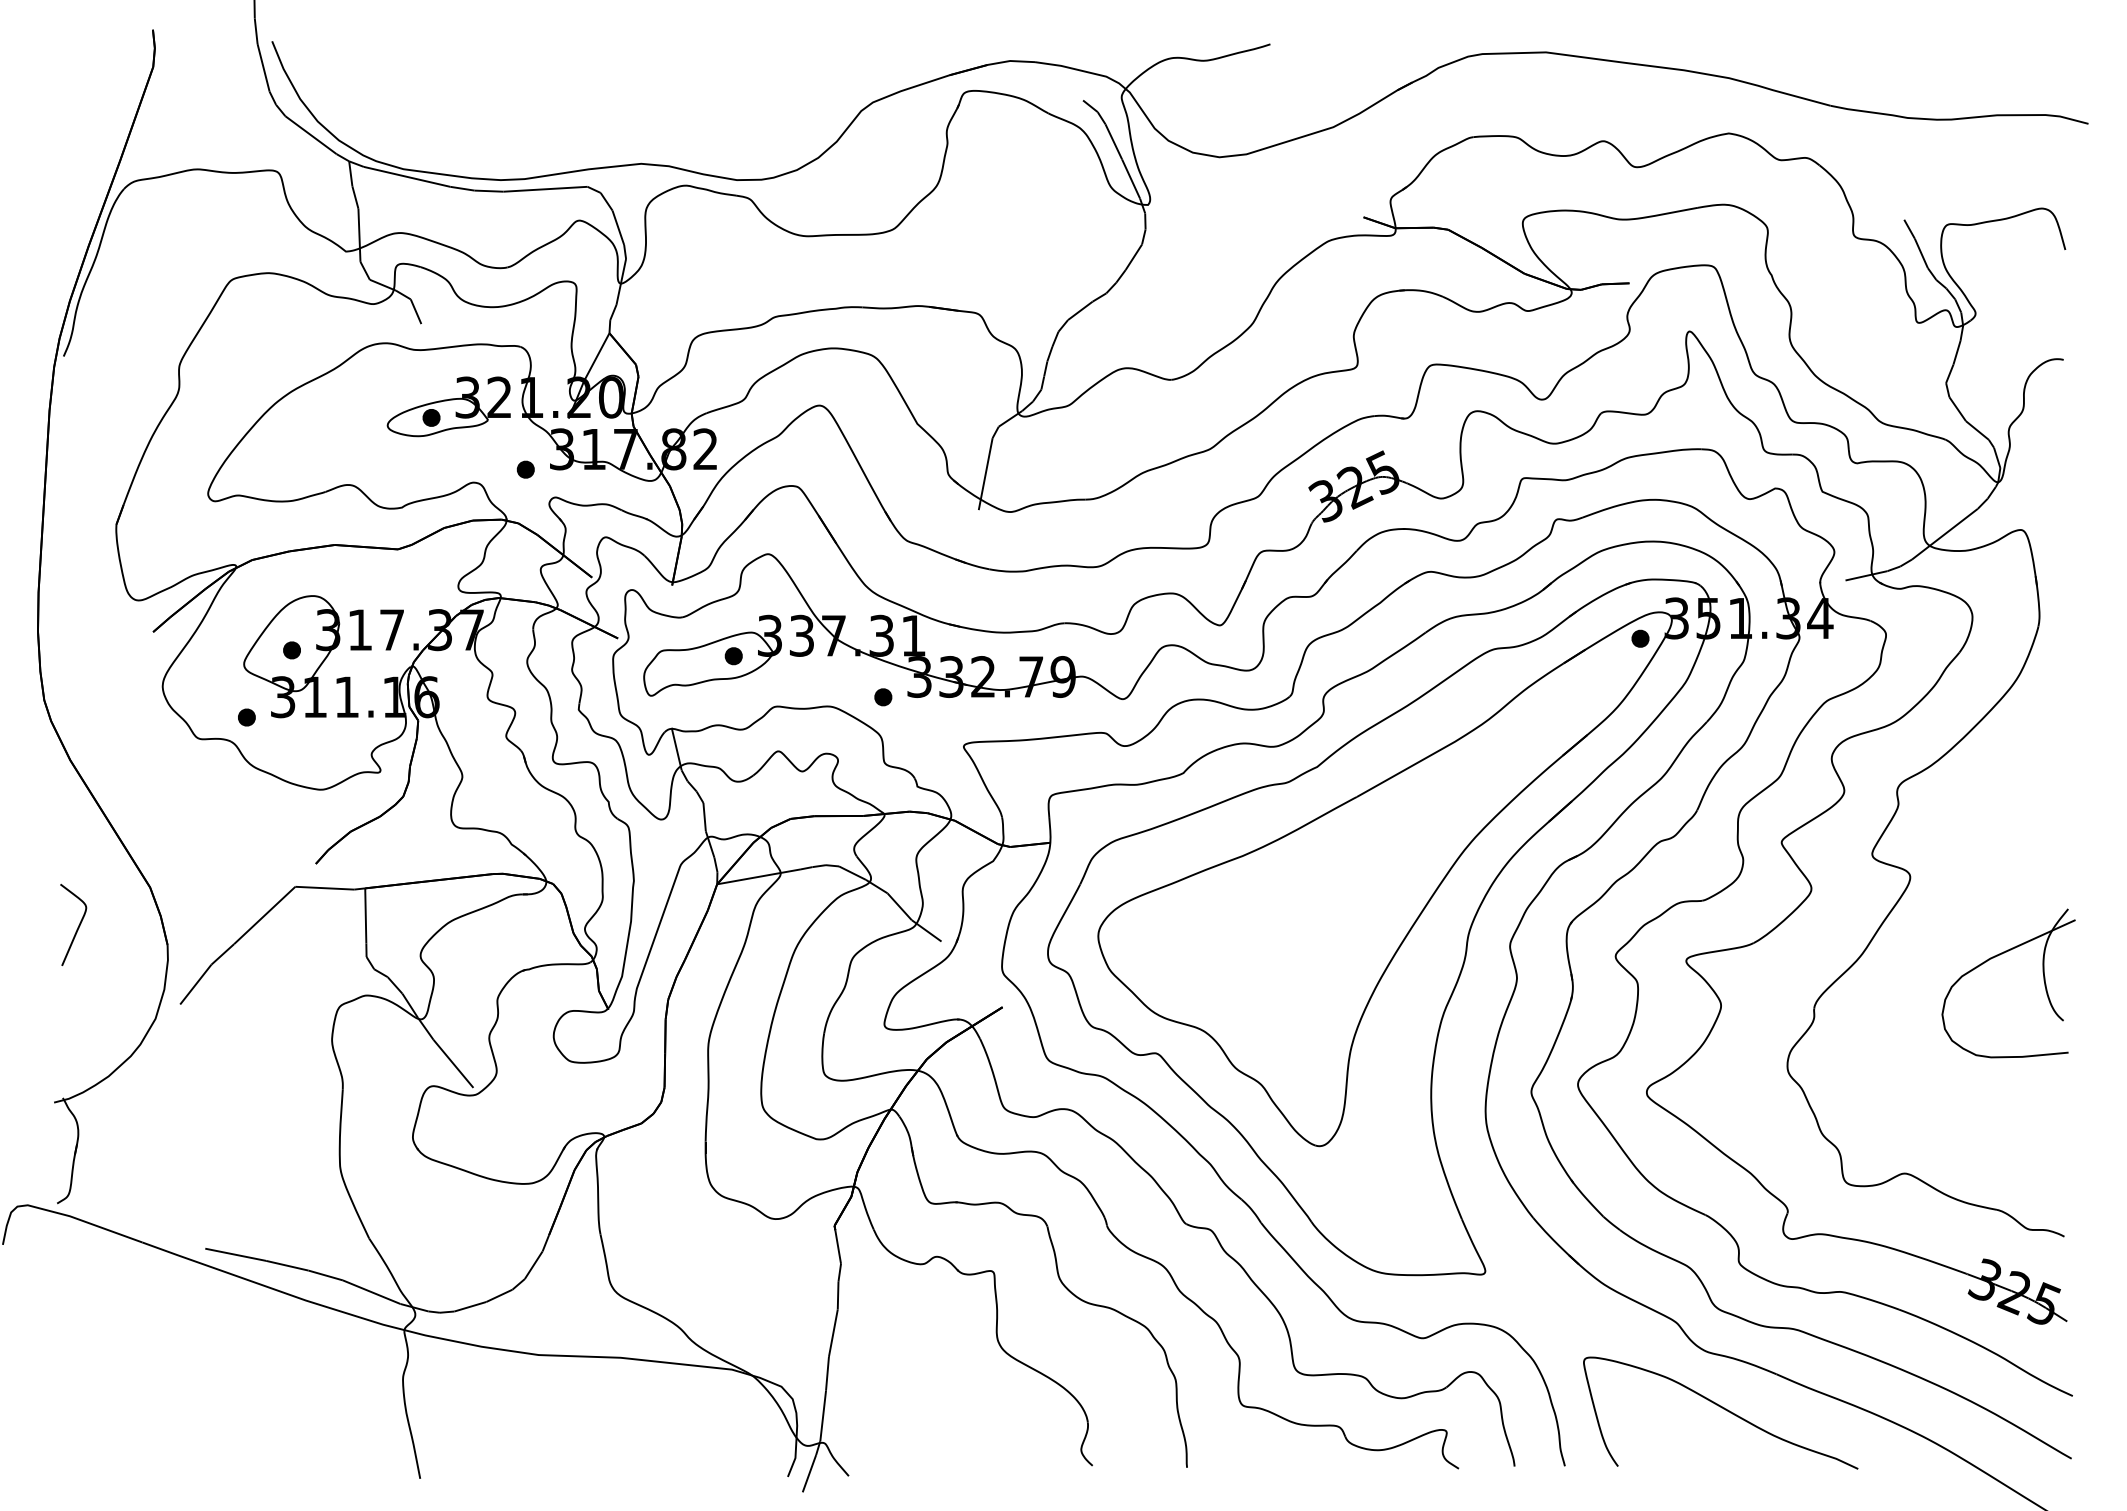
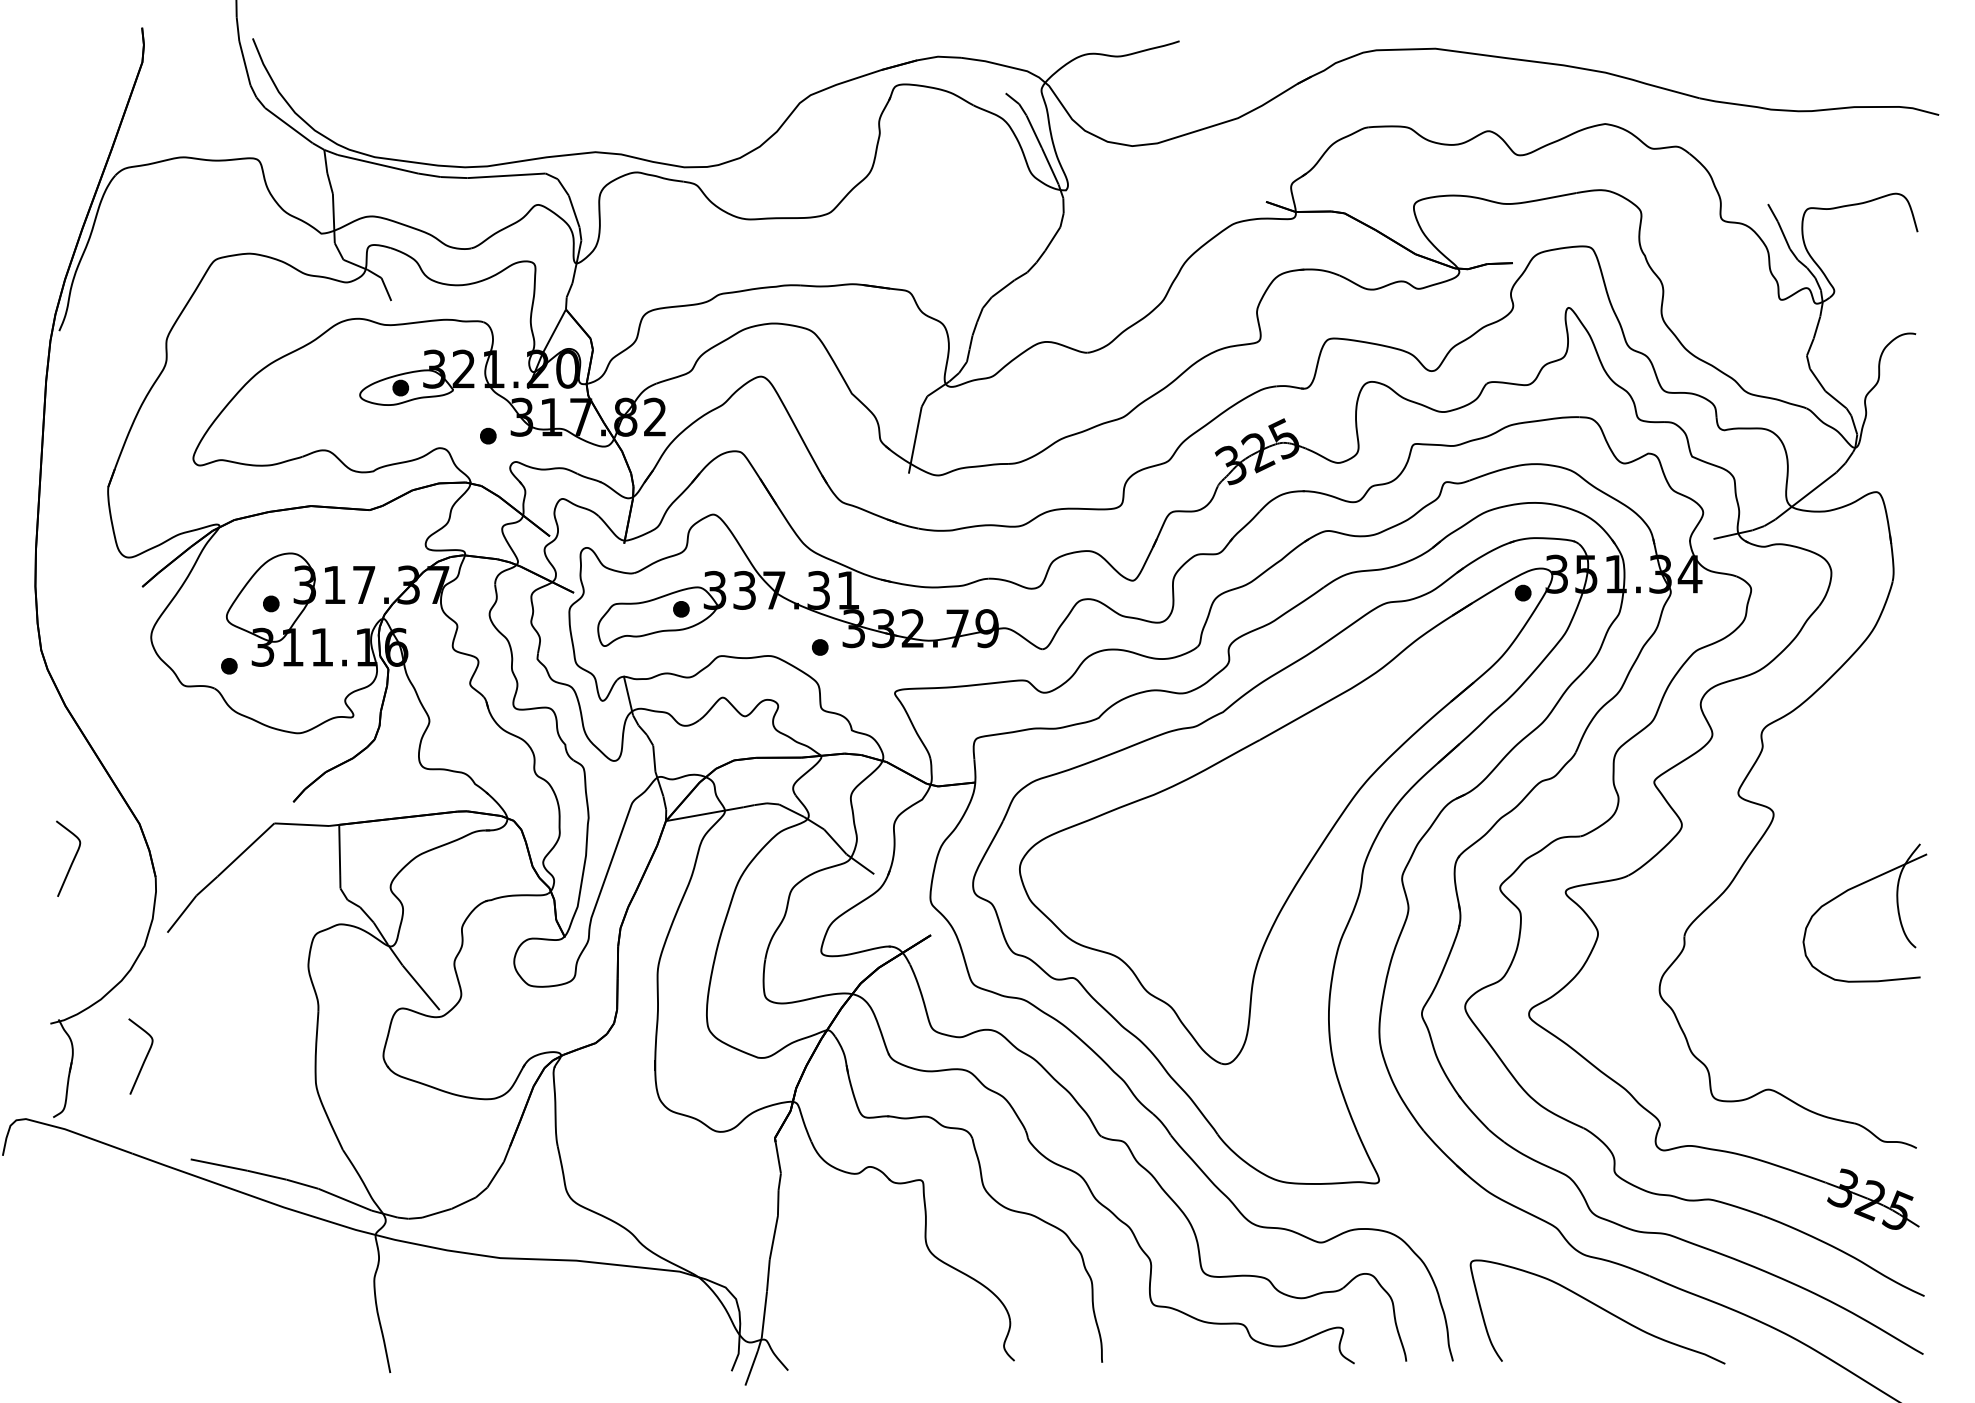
curve: (155, 1140) -> (144, 1058), added

